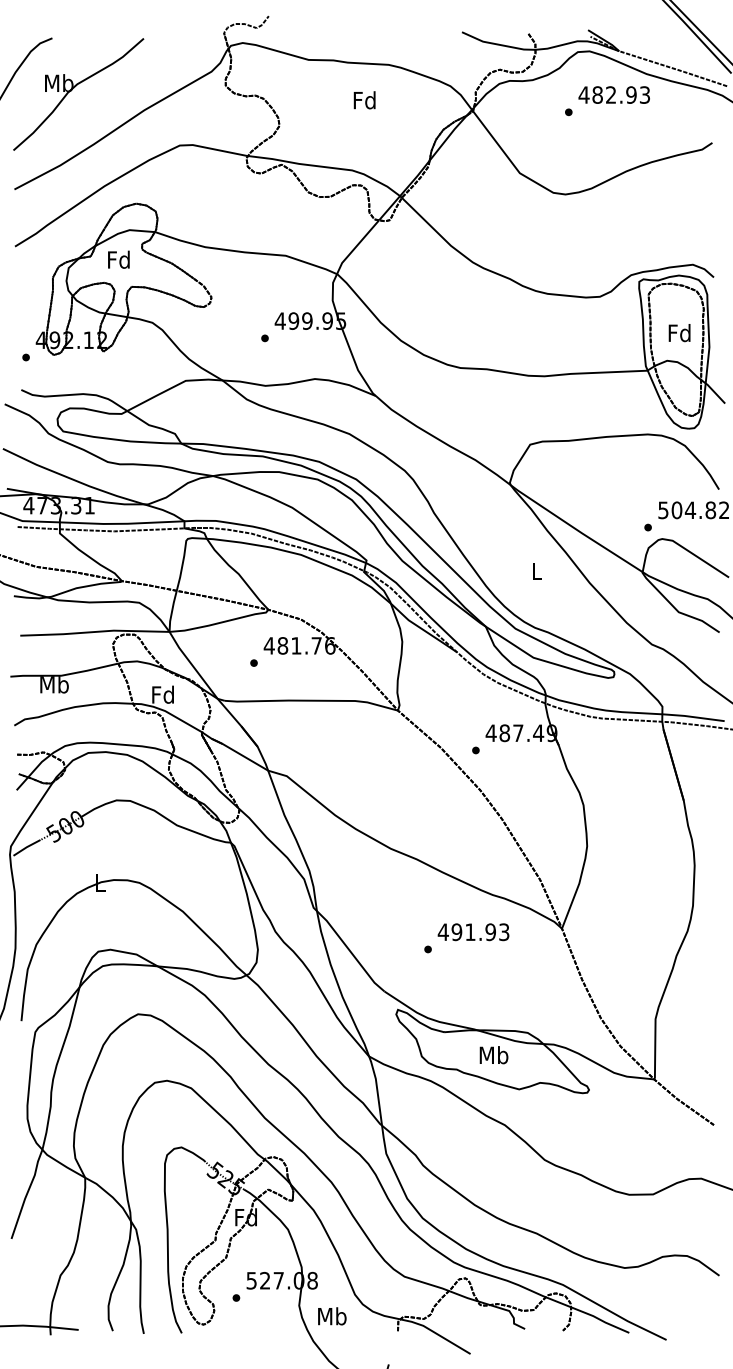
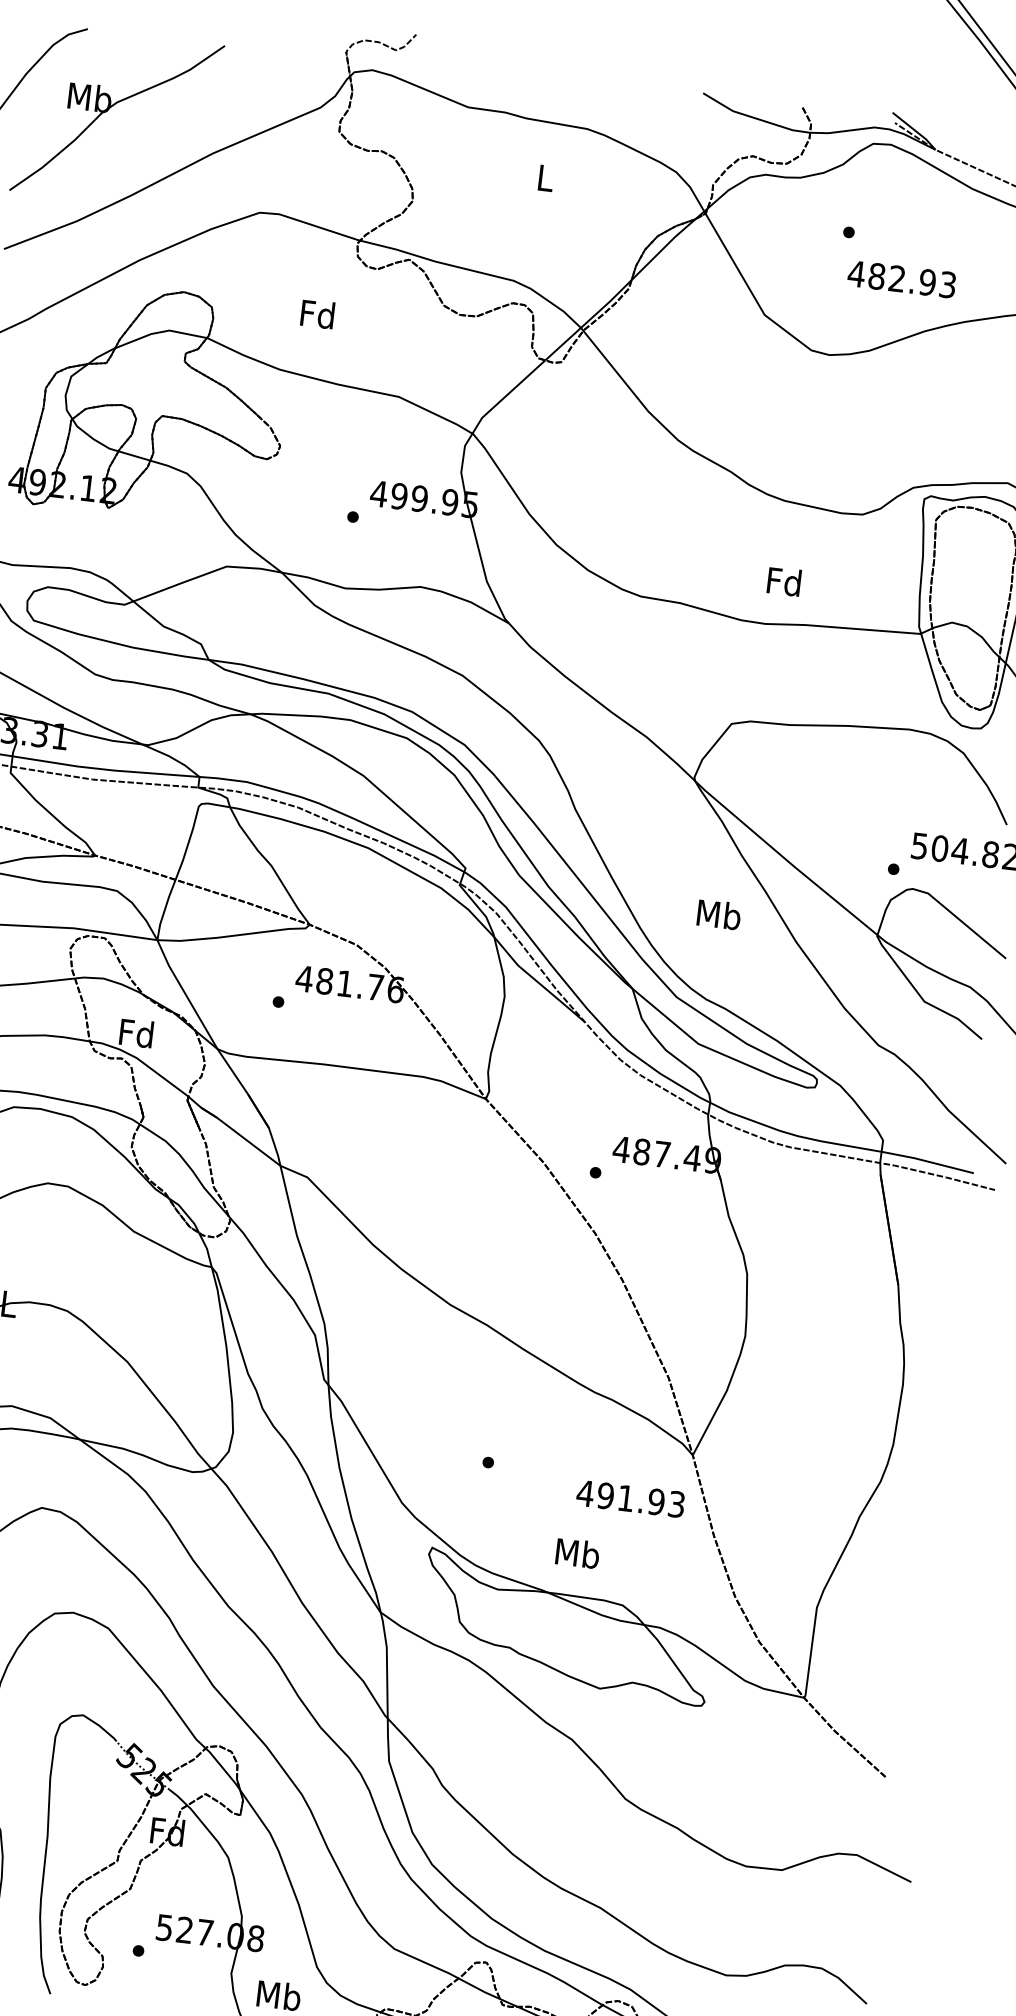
text: (613, 94) -> (900, 278), moved
text: (364, 100) -> (544, 178), Fd -> L
text: (118, 259) -> (317, 313), moved
text: (679, 333) -> (783, 582), moved
text: (536, 571) -> (718, 915), L -> Mb
text: (473, 932) -> (630, 1499), moved
text: (493, 1055) -> (576, 1553), moved

